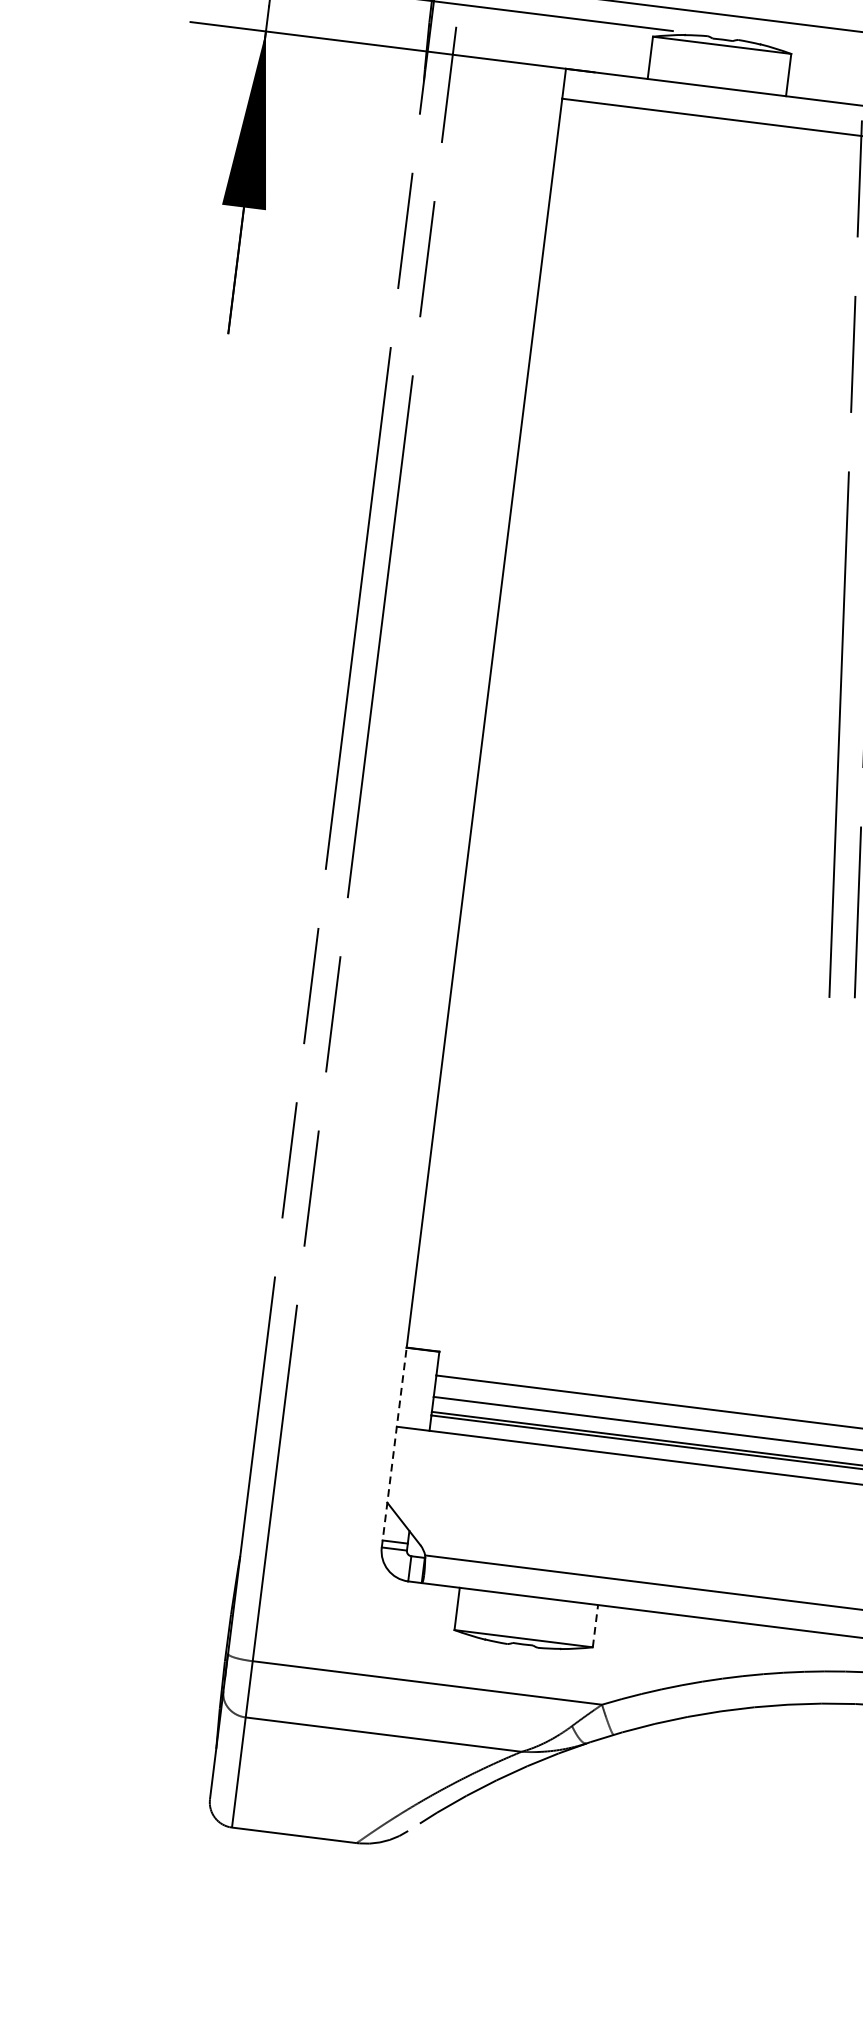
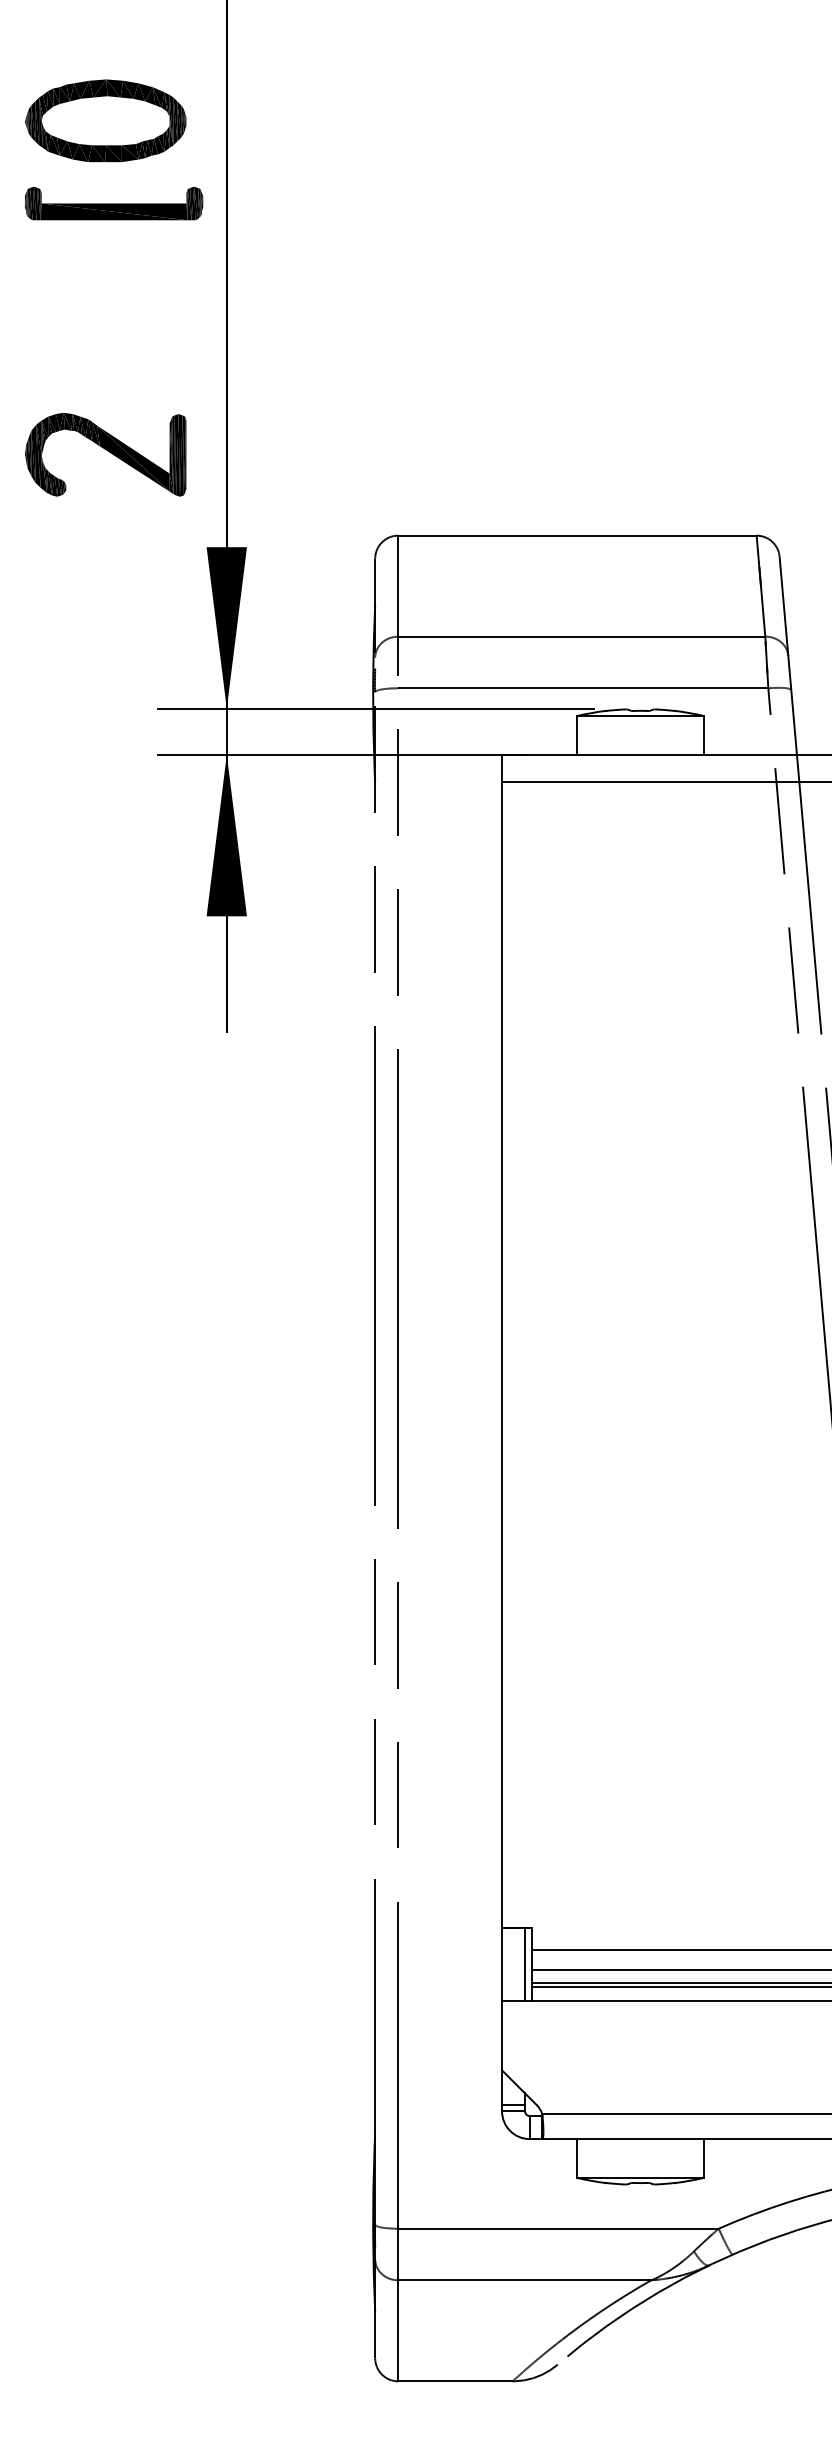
line: (427, 1390) -> (525, 1964), added
line: (394, 1447) -> (502, 2019), dashed -> solid
line: (595, 1625) -> (703, 2157), dashed -> solid

